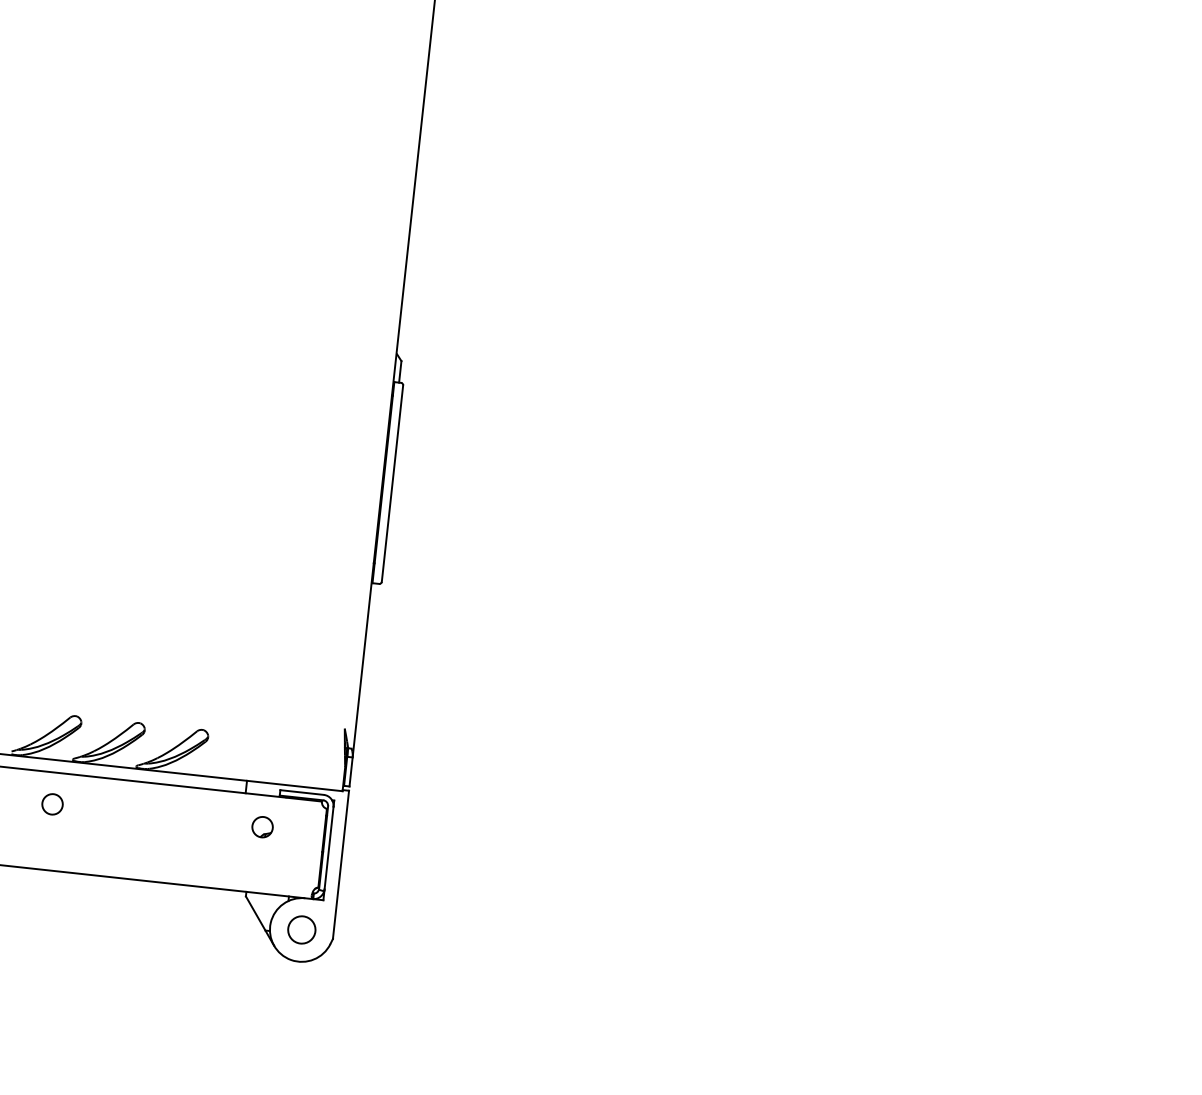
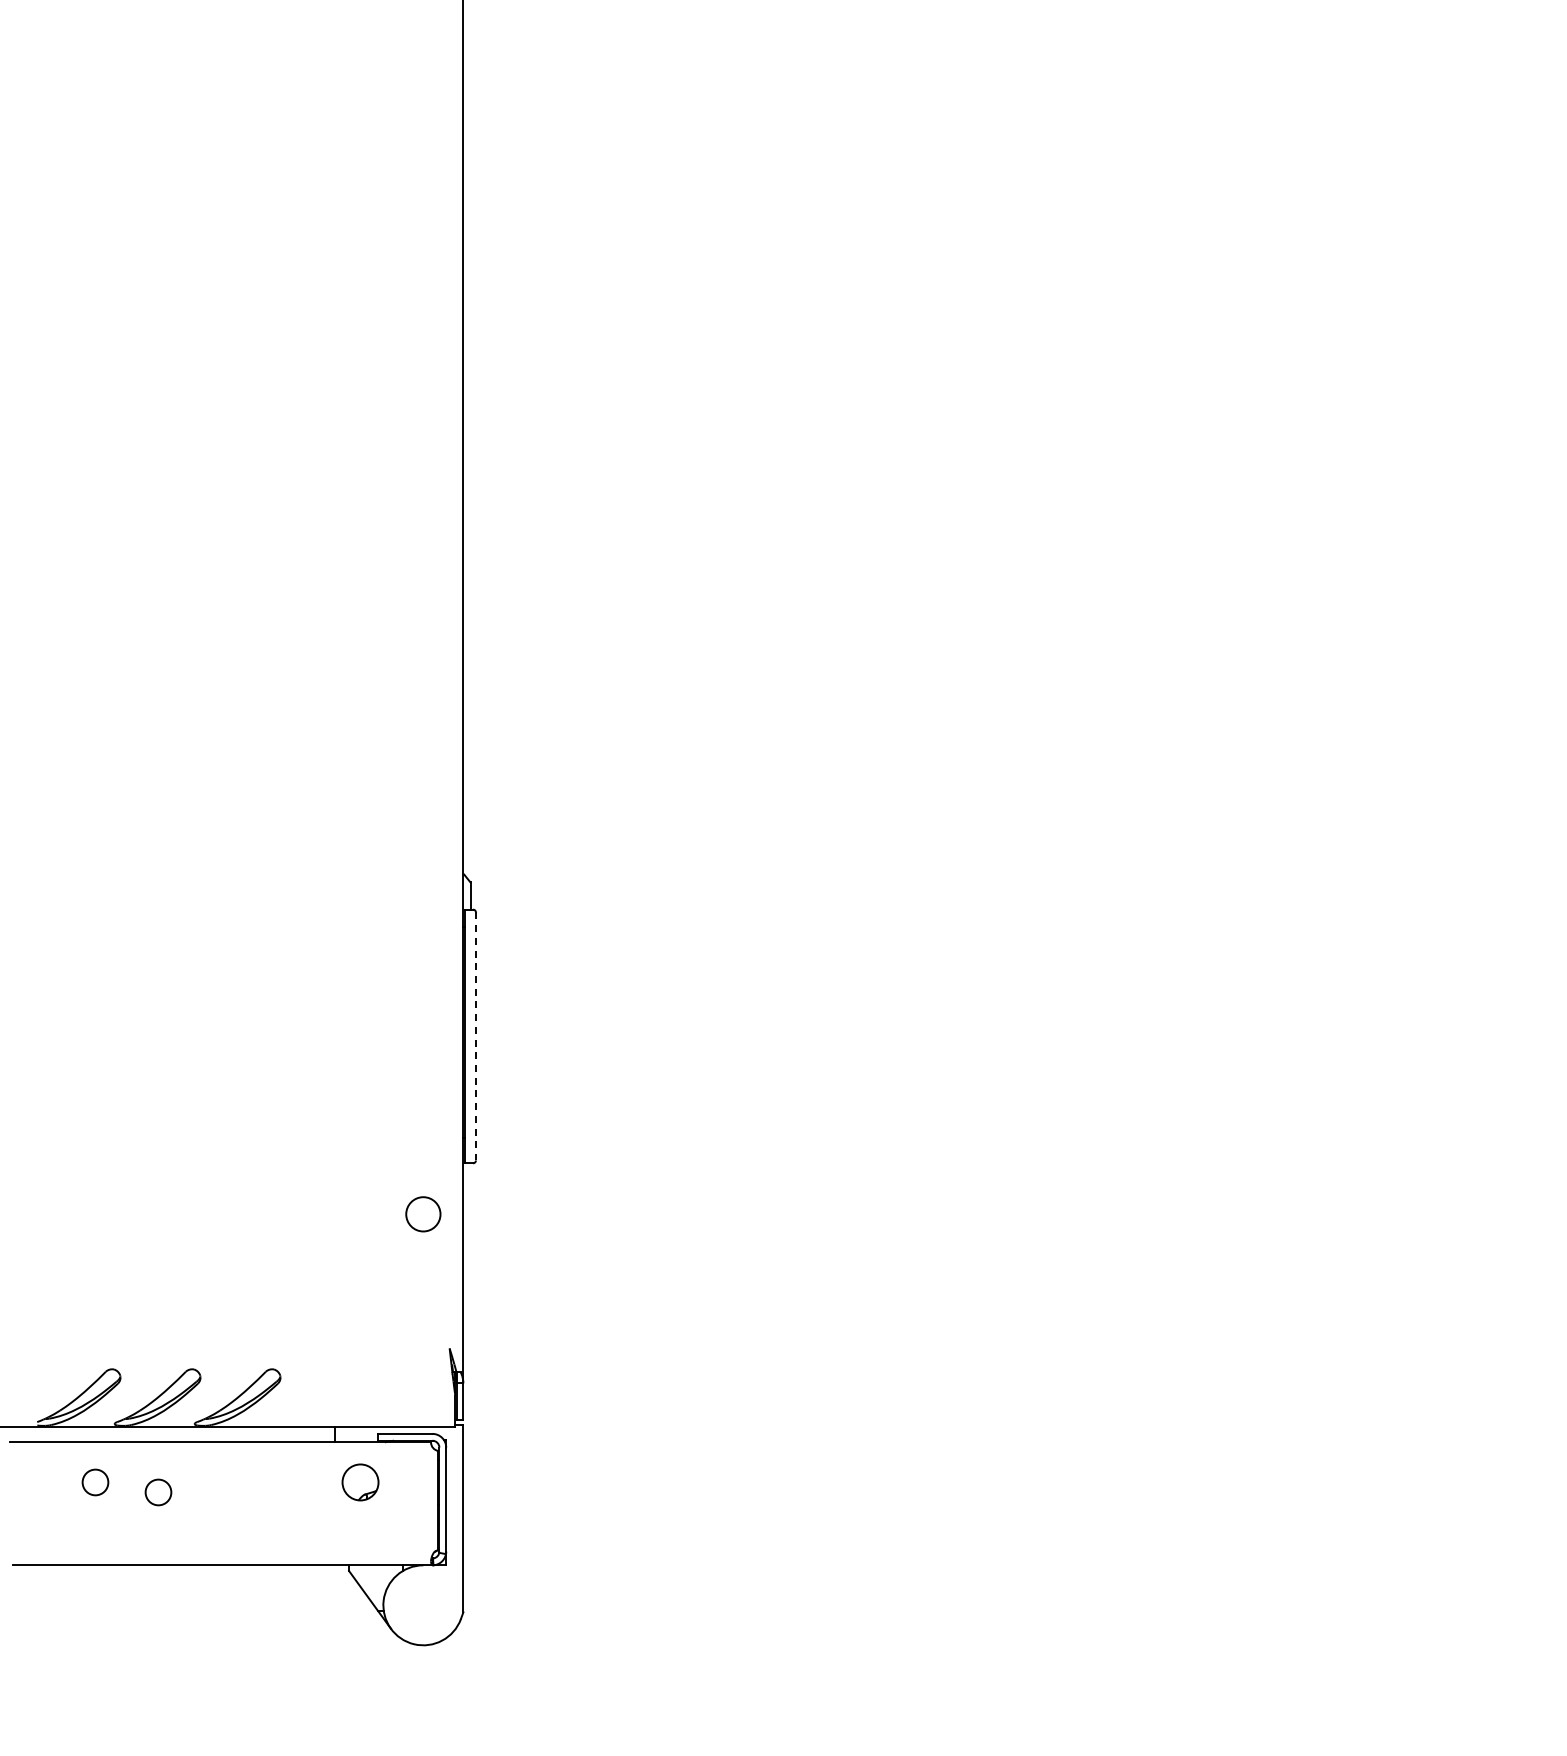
line: (392, 483) -> (475, 1036), solid -> dashed
circle: (101, 817) -> (158, 1492), added
part: (262, 827) -> (360, 1482), size x1.4
circle: (301, 930) -> (423, 1214), moved

